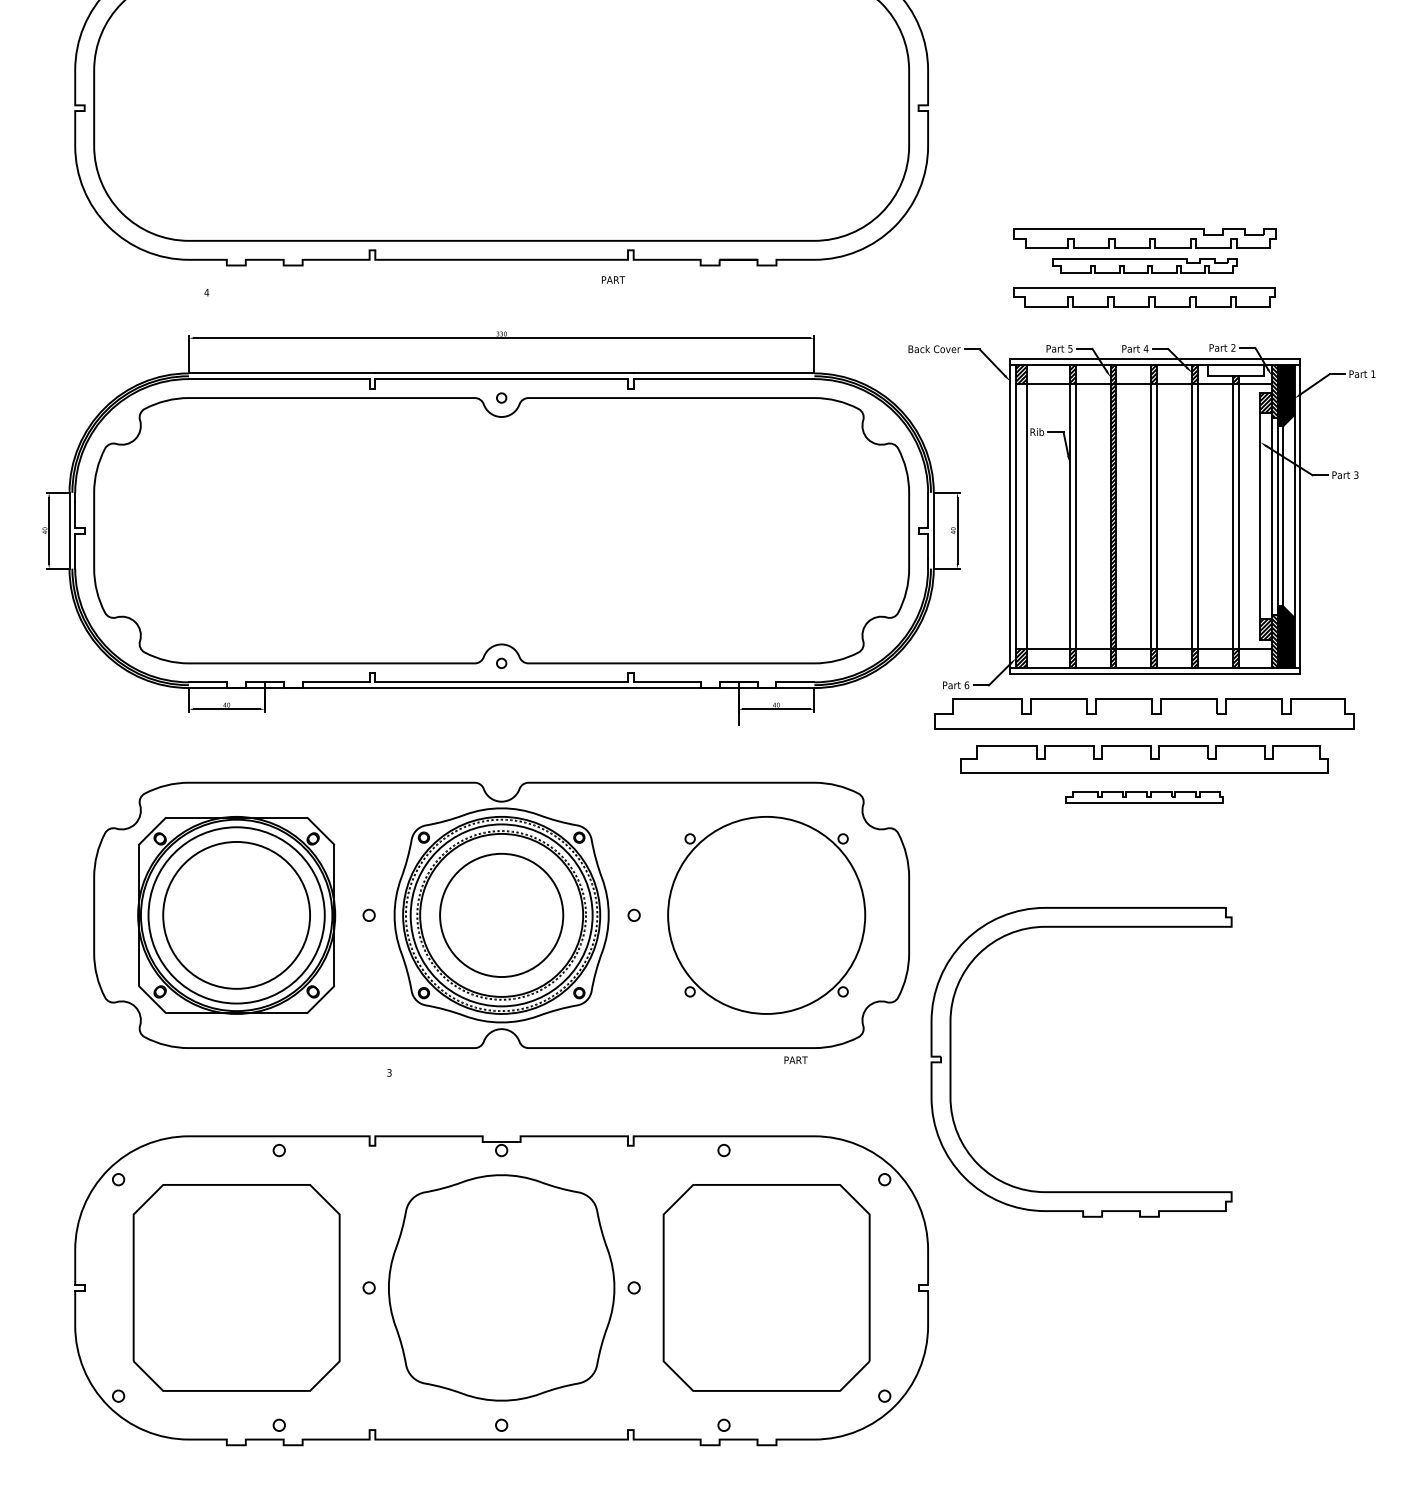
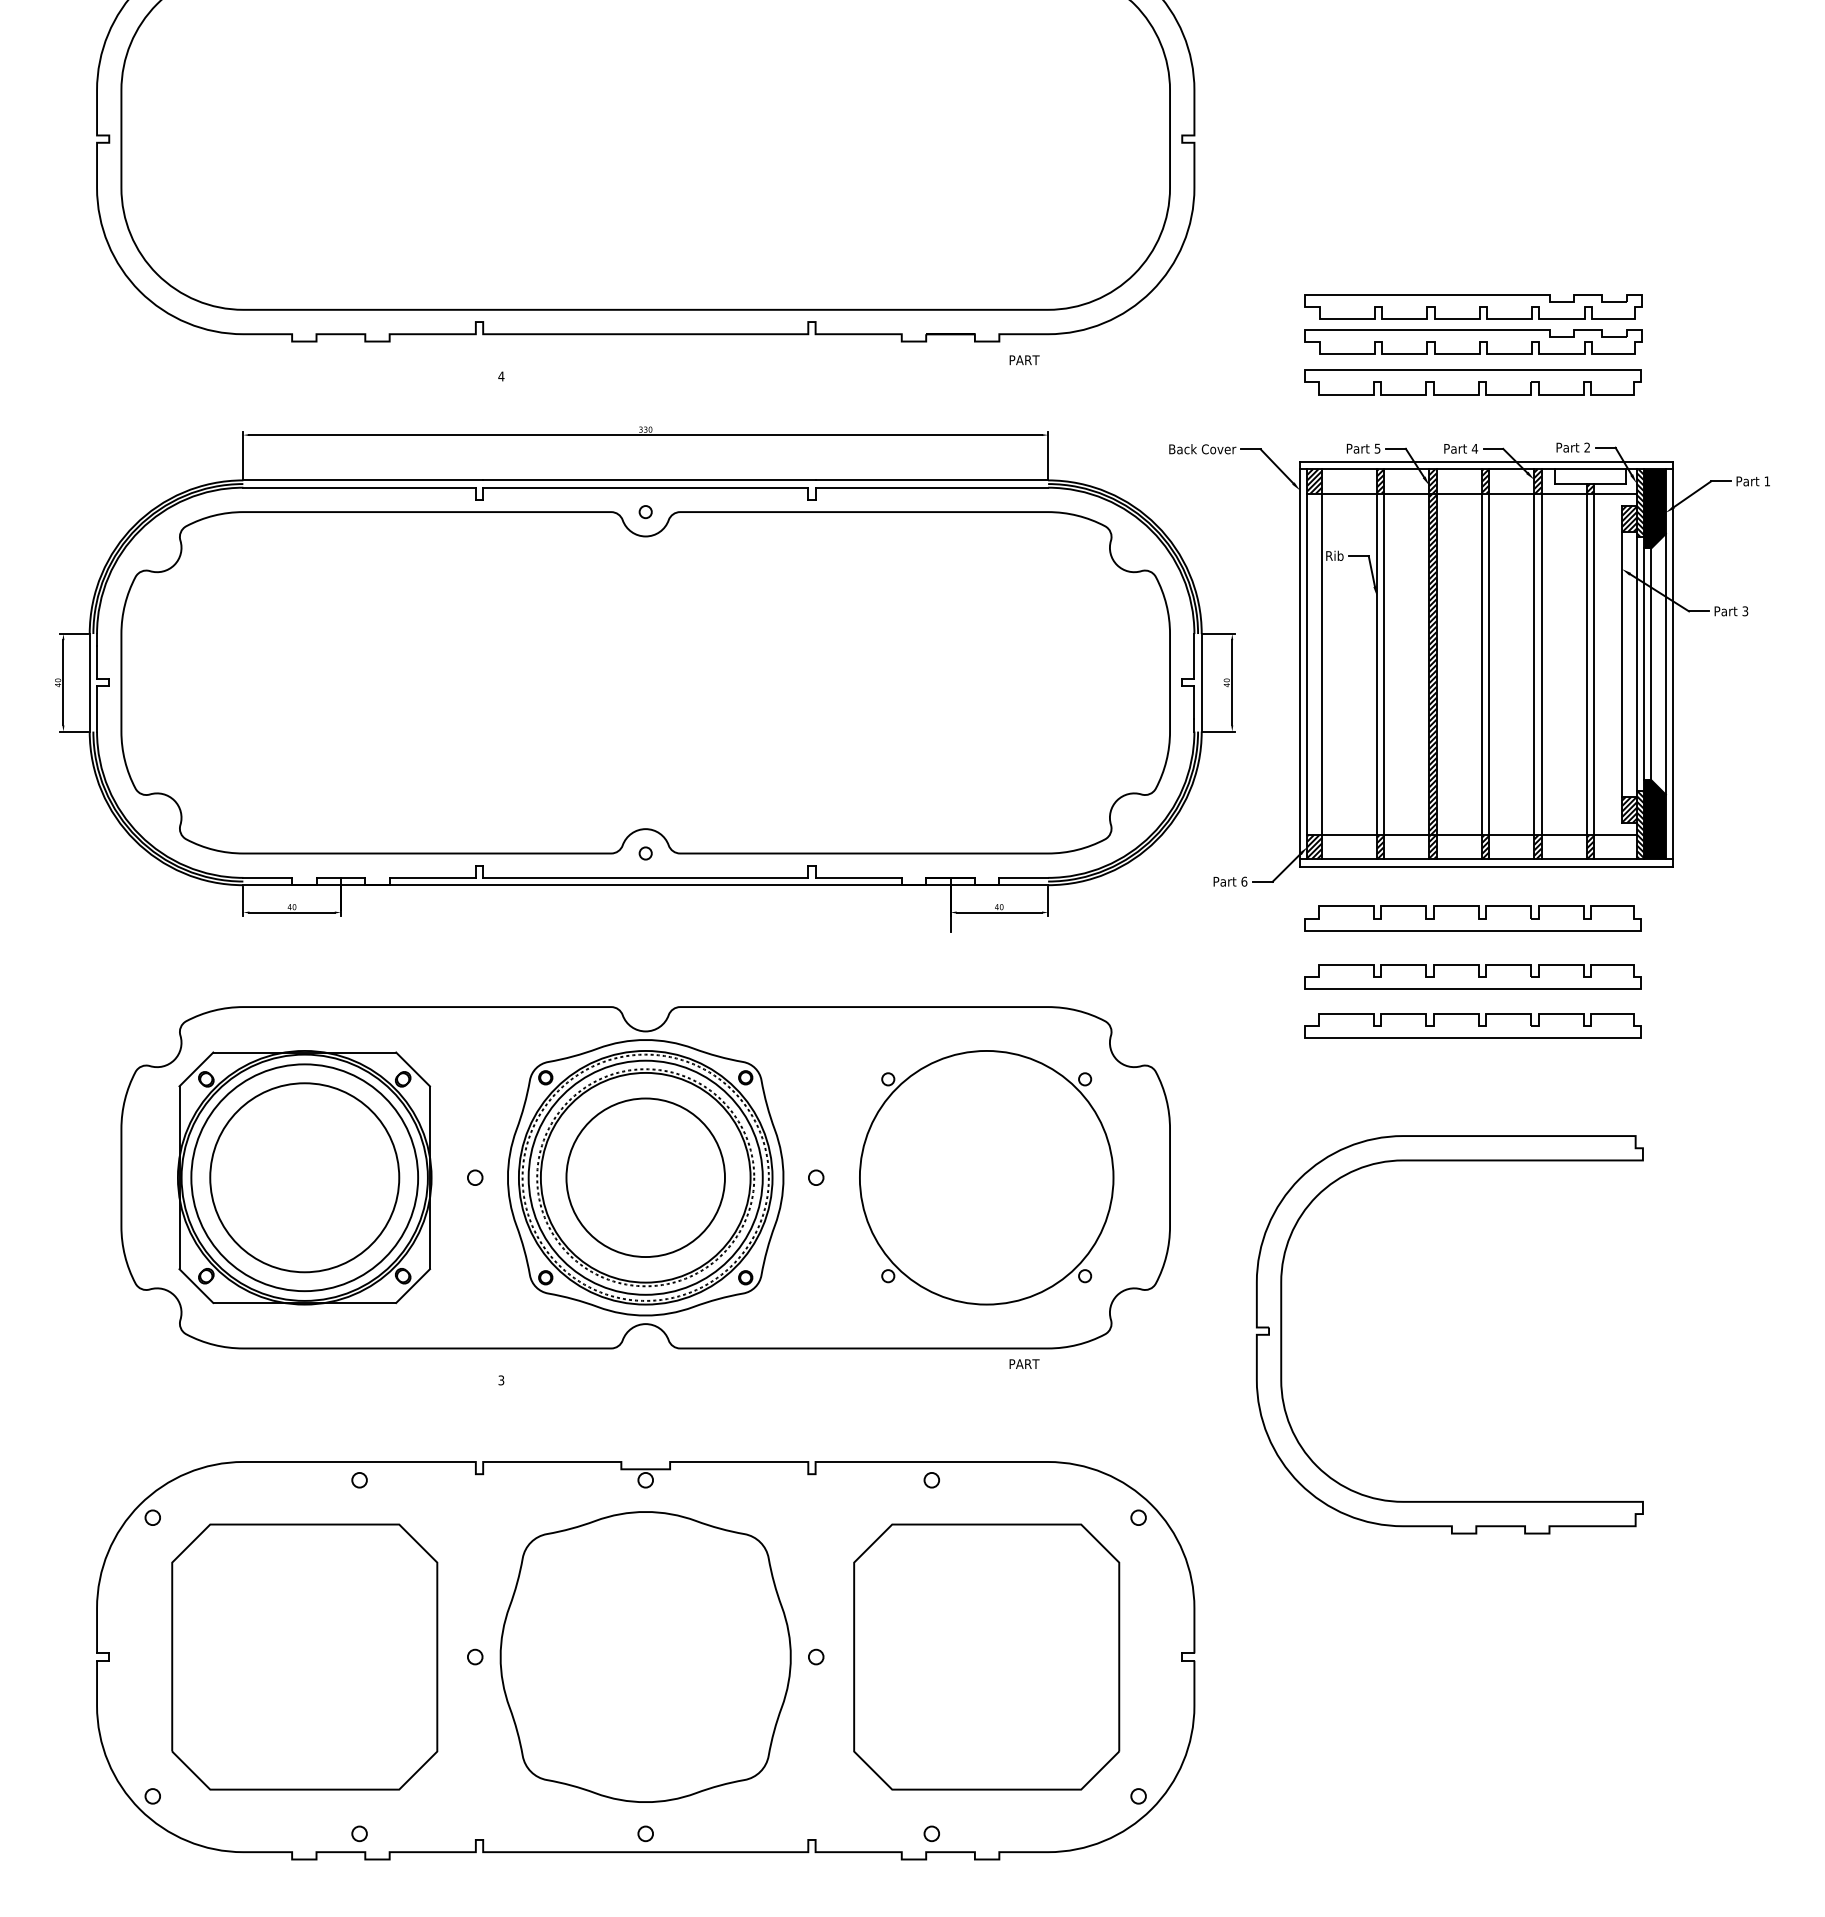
part: (1145, 265) -> (1473, 341), size x1.43
text: (414, 286) -> (768, 368), moved
part: (1144, 713) -> (1472, 918), size x0.62
part: (1144, 758) -> (1472, 976), size x0.71
part: (1144, 797) -> (1472, 1025), size x1.67
part: (951, 1062) -> (1282, 1334), moved

